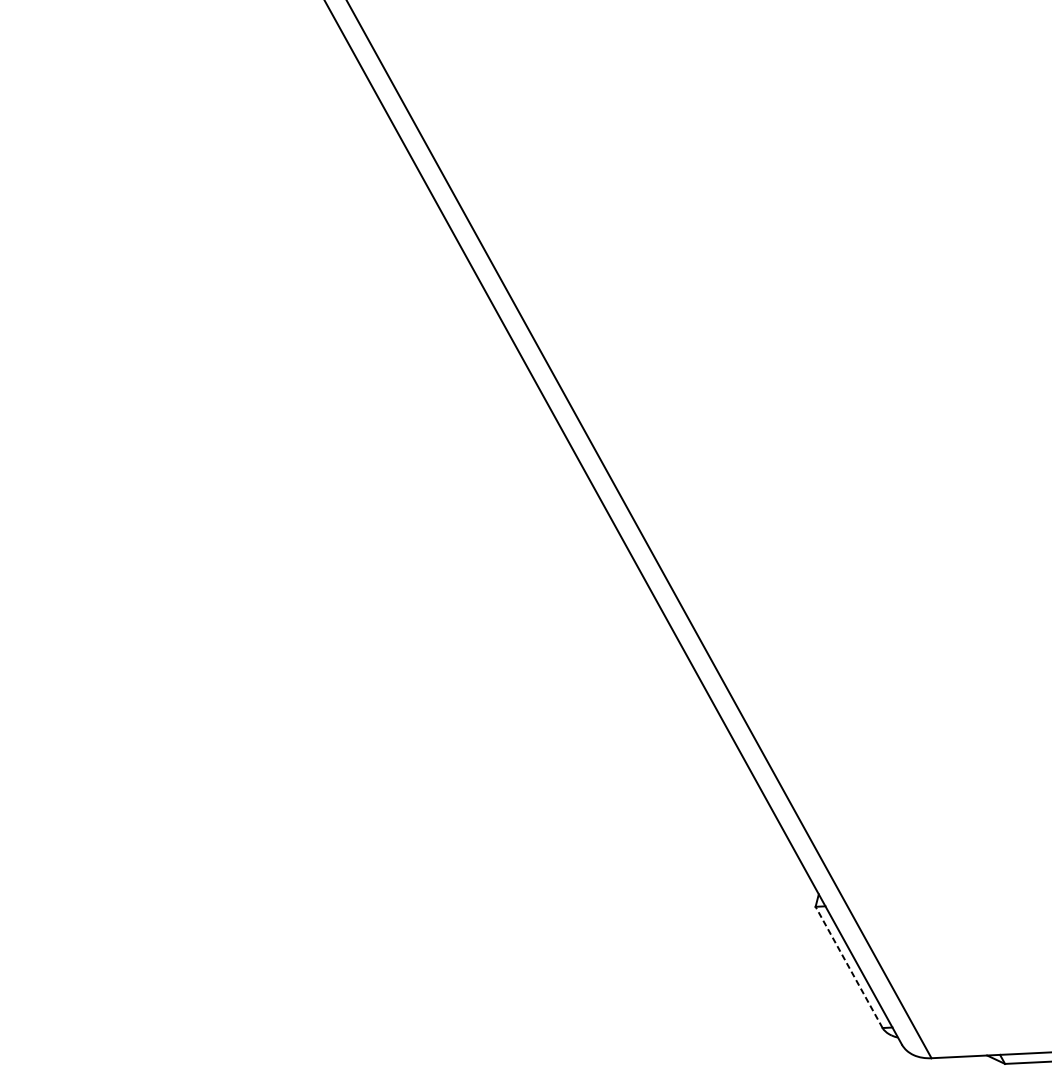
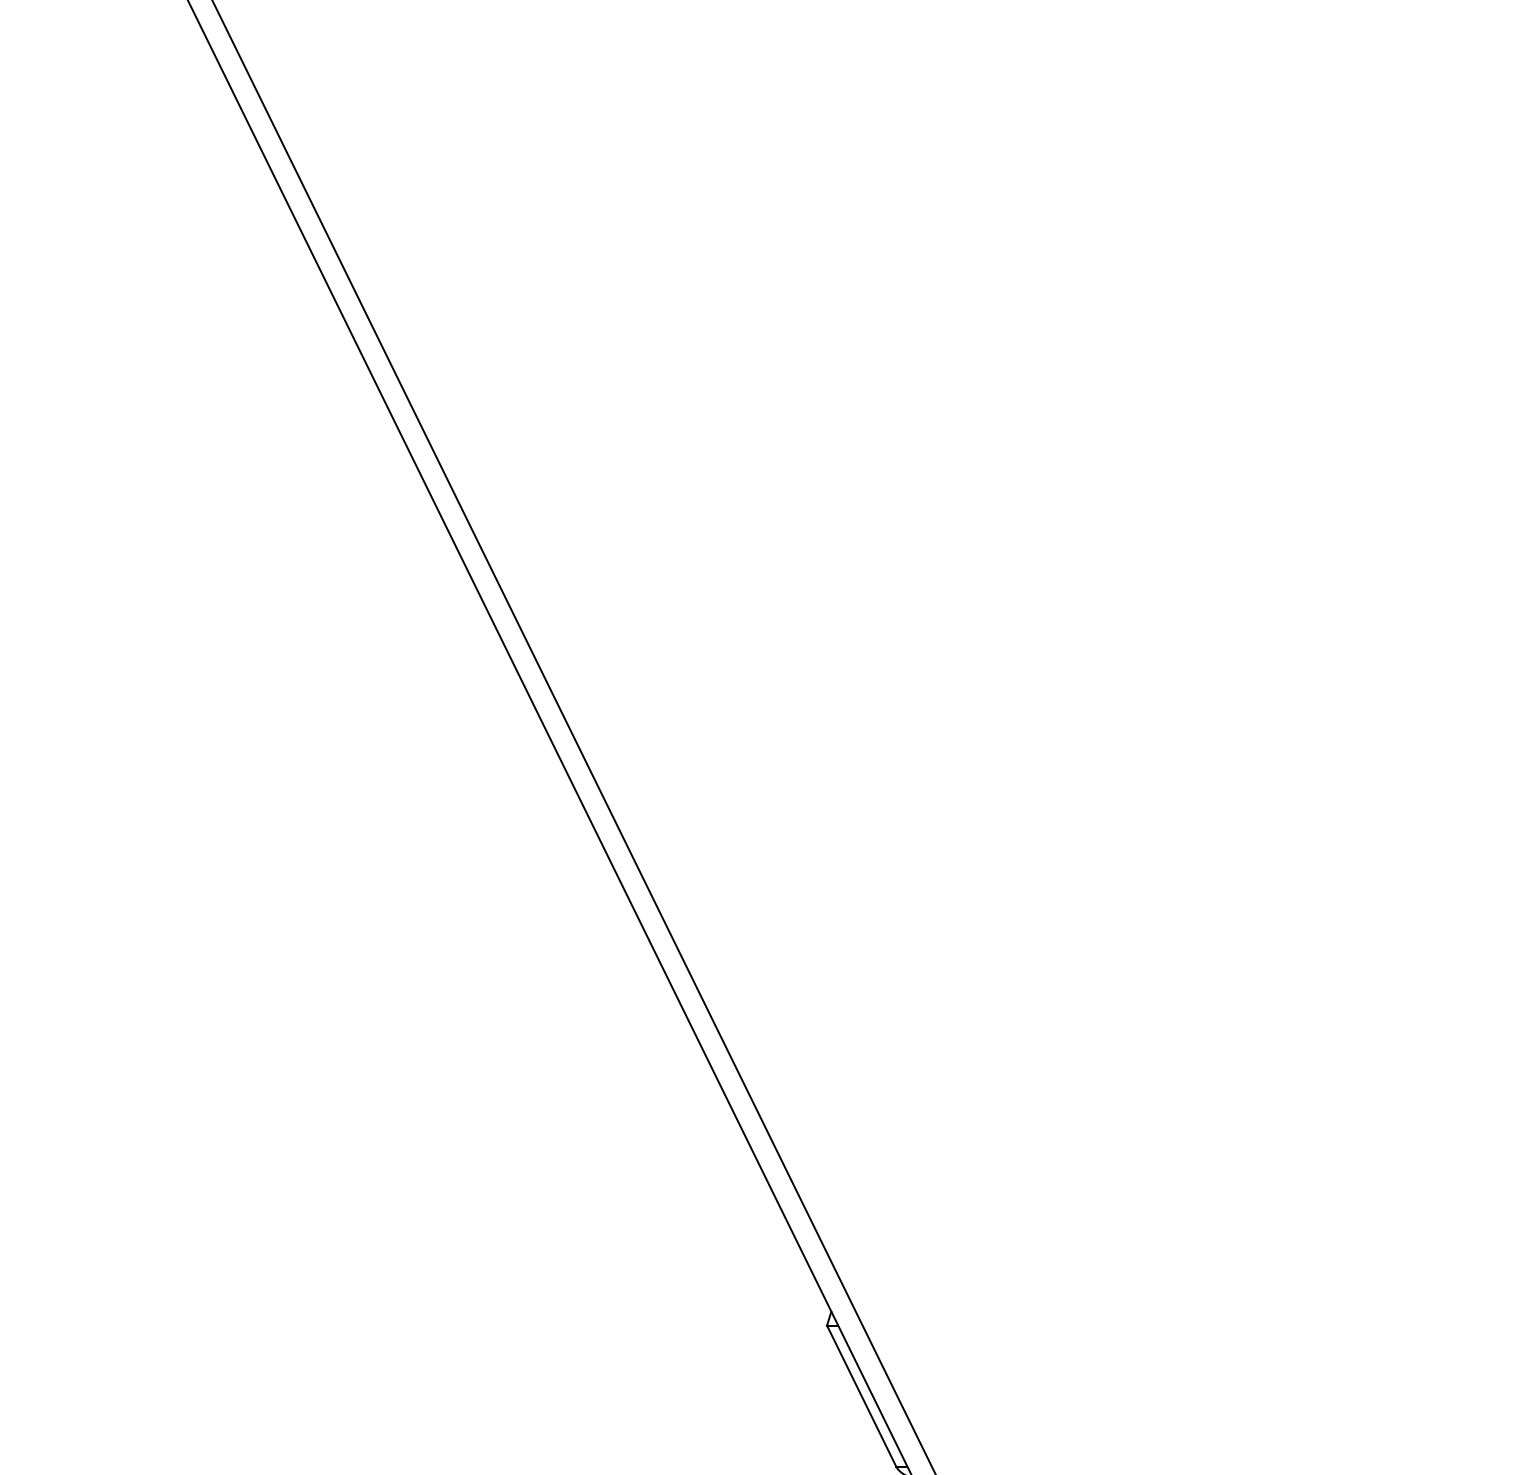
line: (849, 967) -> (861, 1396), dashed -> solid

